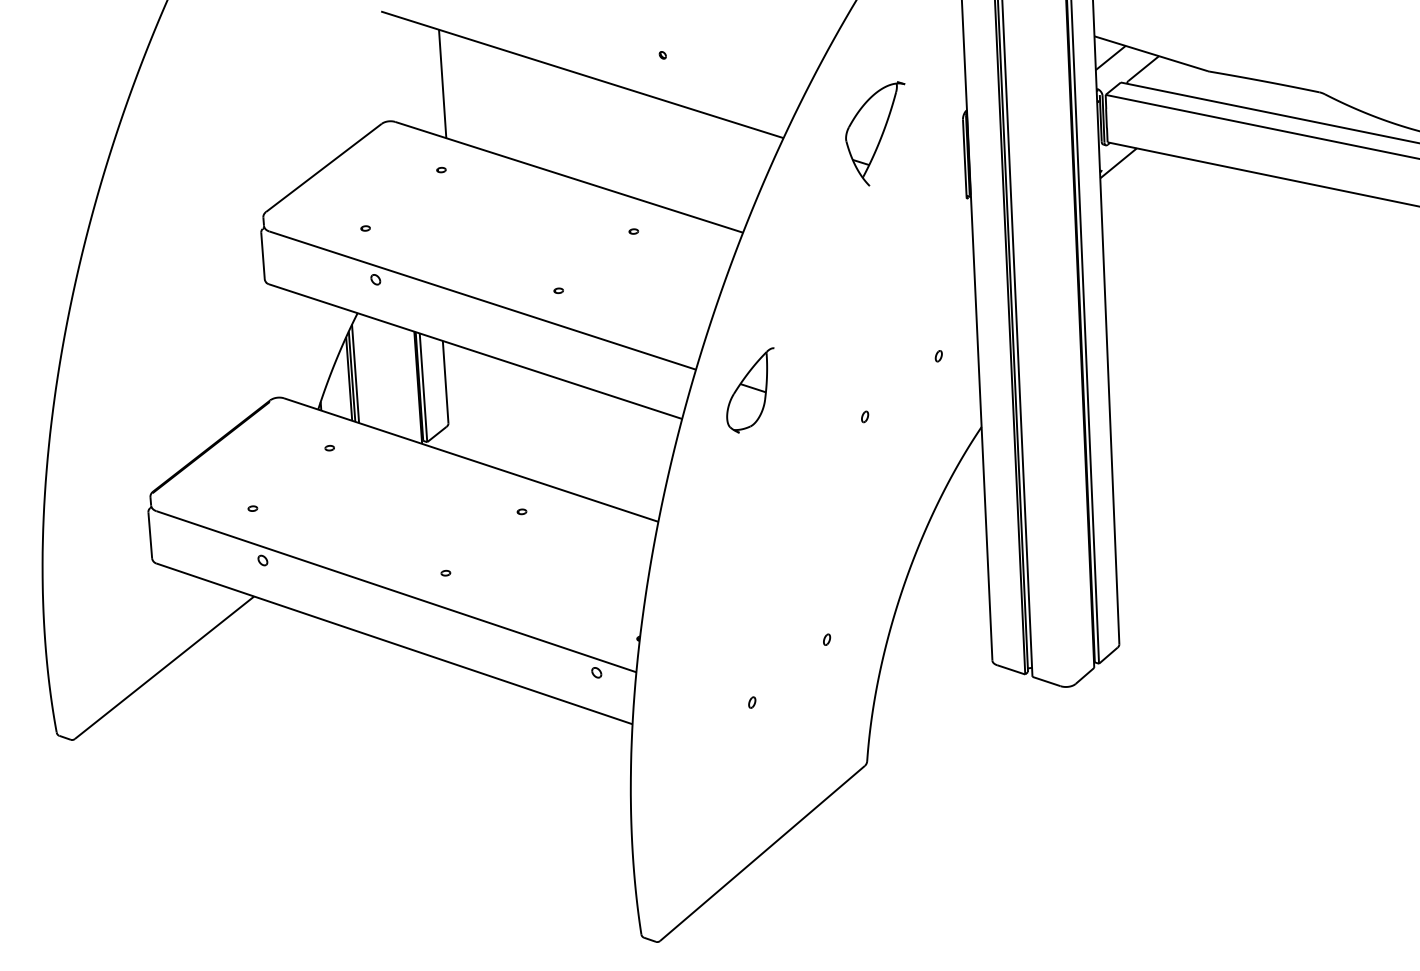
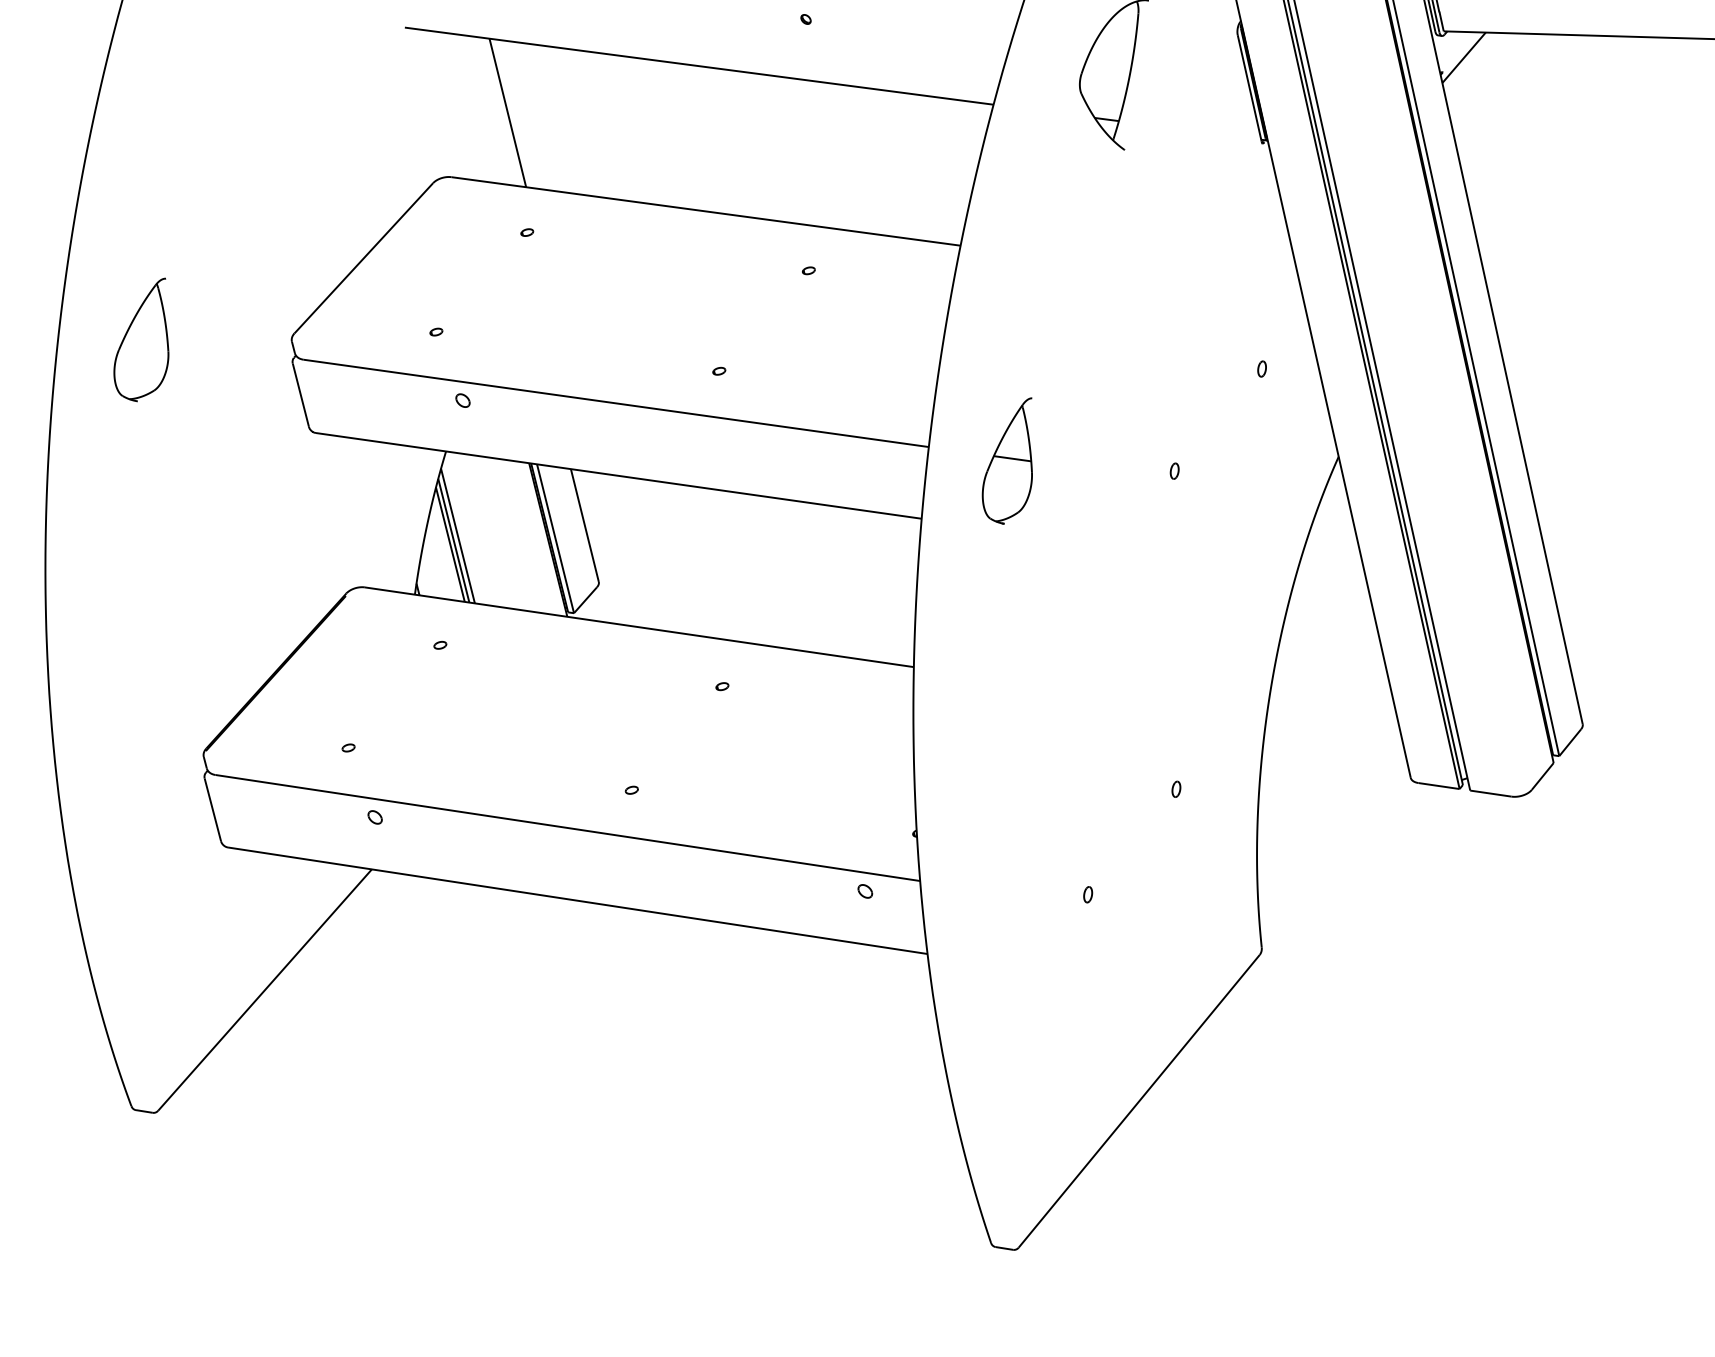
part: (157, 198) -> (140, 341), added

